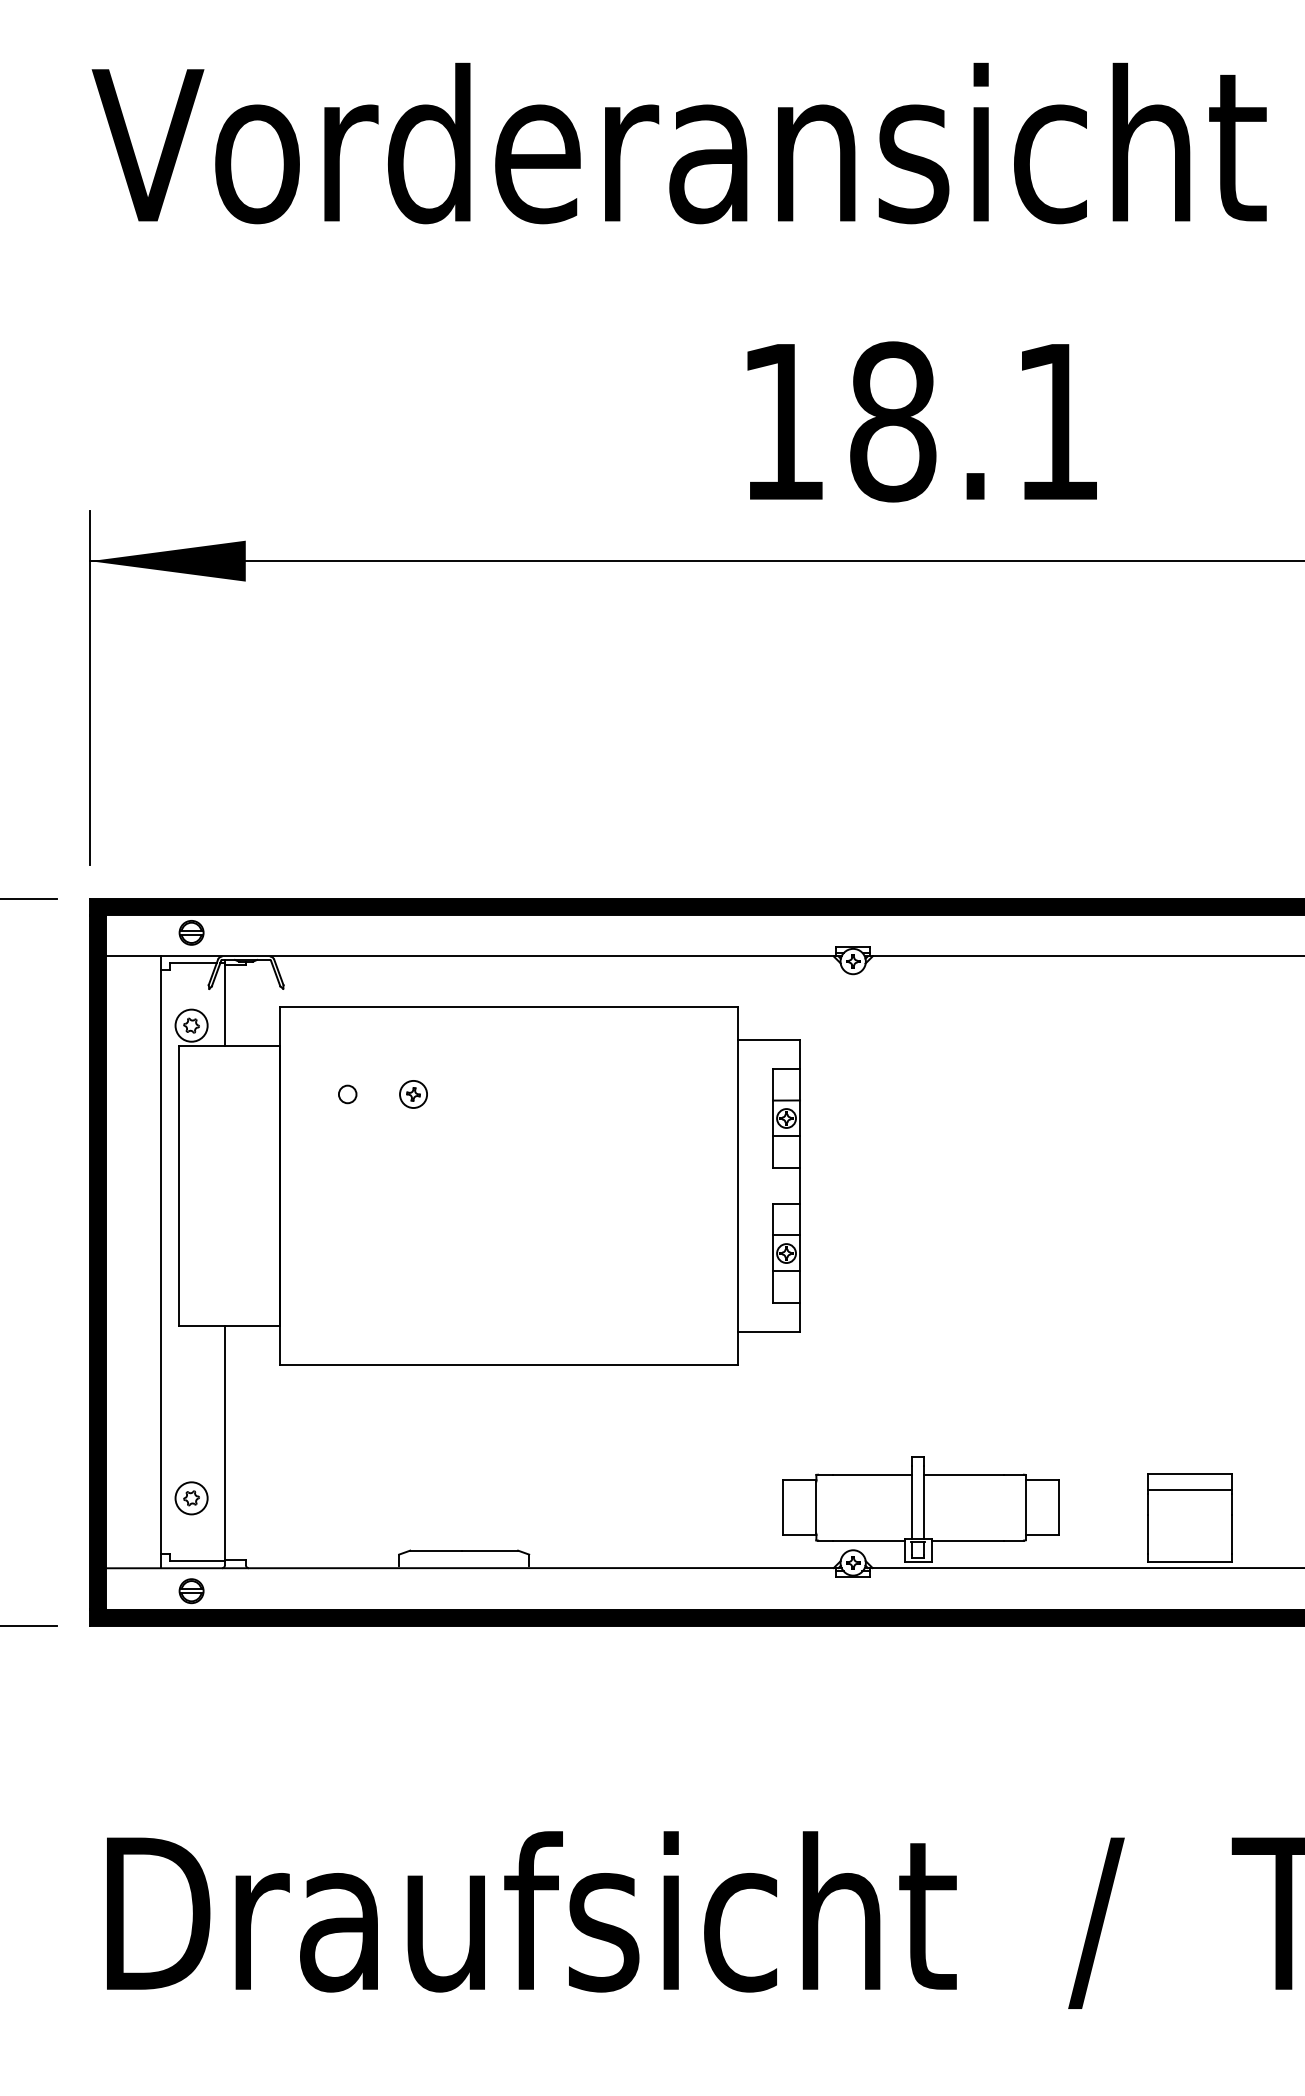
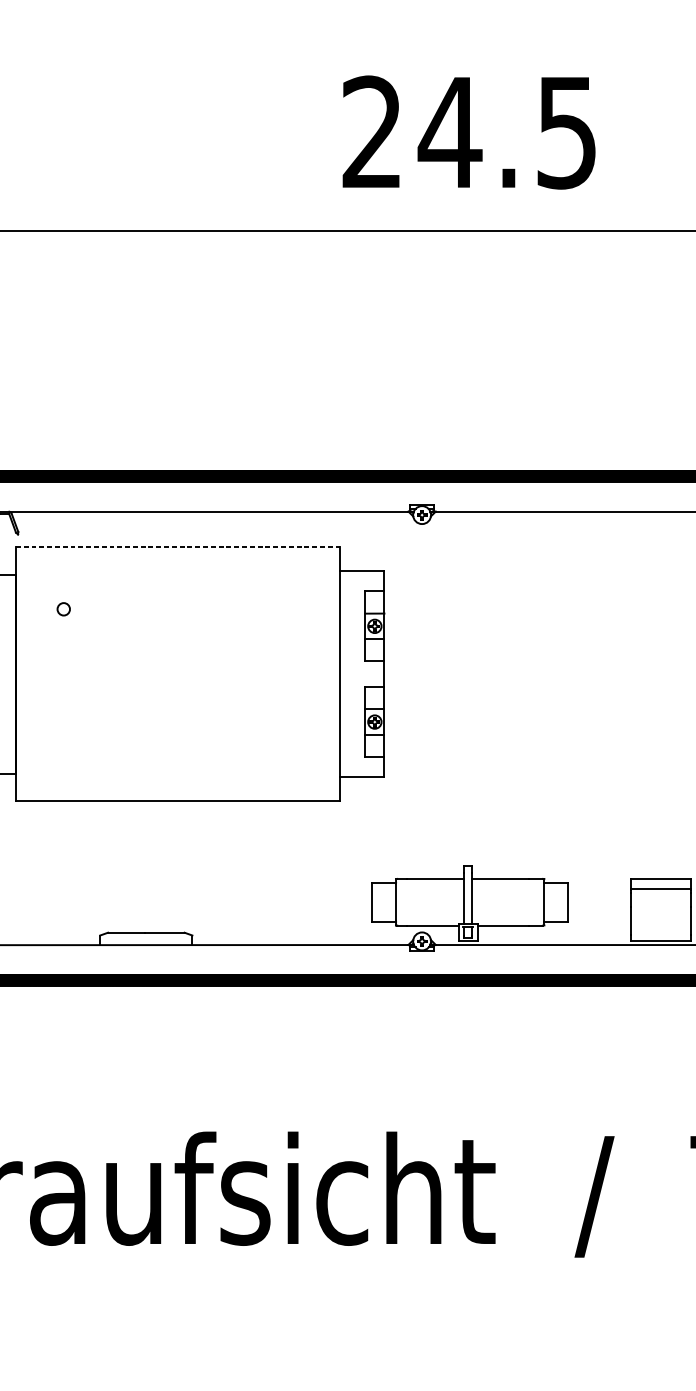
text: (919, 421) -> (469, 132), 18.1 -> 24.5
line: (508, 1006) -> (177, 546), solid -> dashed
part: (413, 1094) -> (110, 609), removed

